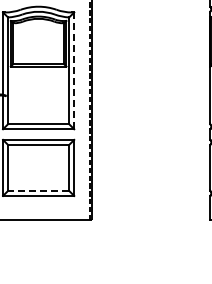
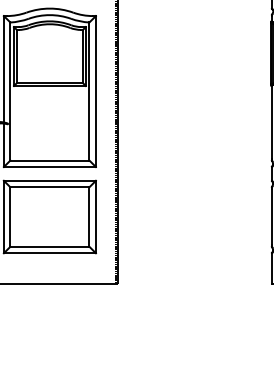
line: (74, 71) -> (96, 92), dashed -> solid
line: (38, 190) -> (49, 246), dashed -> solid

